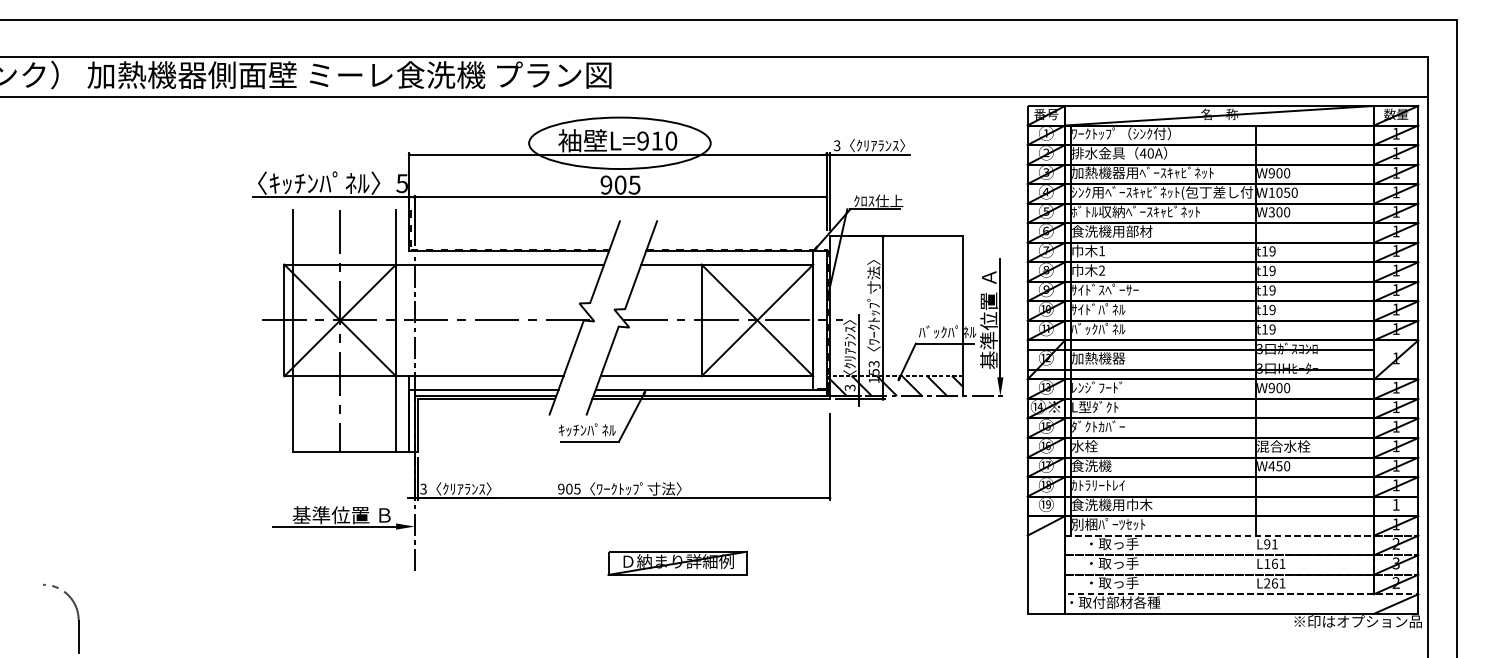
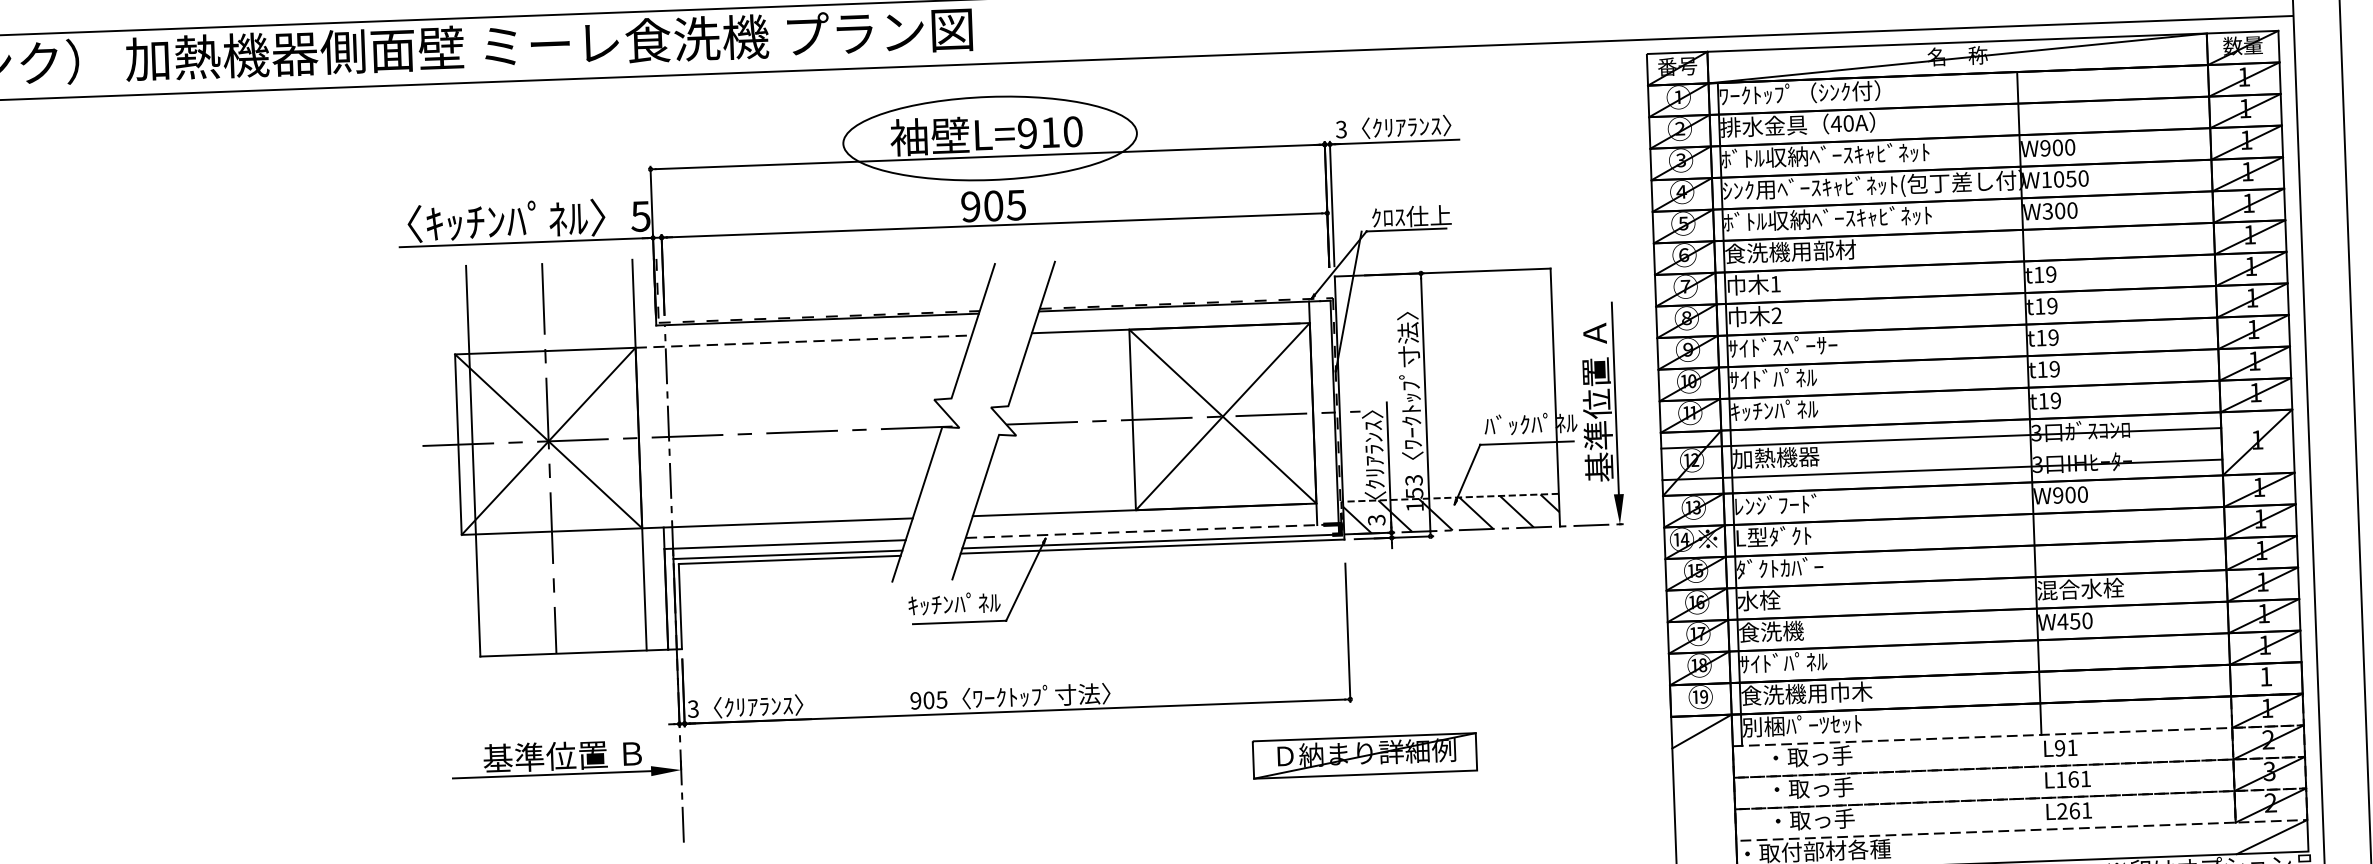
text: (1142, 172) -> (1836, 154), 加熱機器用ﾍﾞｰｽｷｬﾋﾞﾈｯﾄ -> ﾎﾞﾄﾙ収納ﾍﾞｰｽｷｬﾋﾞﾈｯﾄ
line: (500, 264) -> (804, 341), solid -> dashed
text: (1084, 328) -> (1751, 410), ﾊﾞｯｸﾊﾟﾈﾙ -> ｷｯﾁﾝﾊﾟﾈﾙ
line: (711, 389) -> (1152, 530), solid -> dashed
text: (1098, 485) -> (1783, 663), ｶﾄﾗﾘｰﾄﾚｲ -> ｻｲﾄﾞﾊﾟﾈﾙ
part: (677, 562) -> (1364, 754), moved

